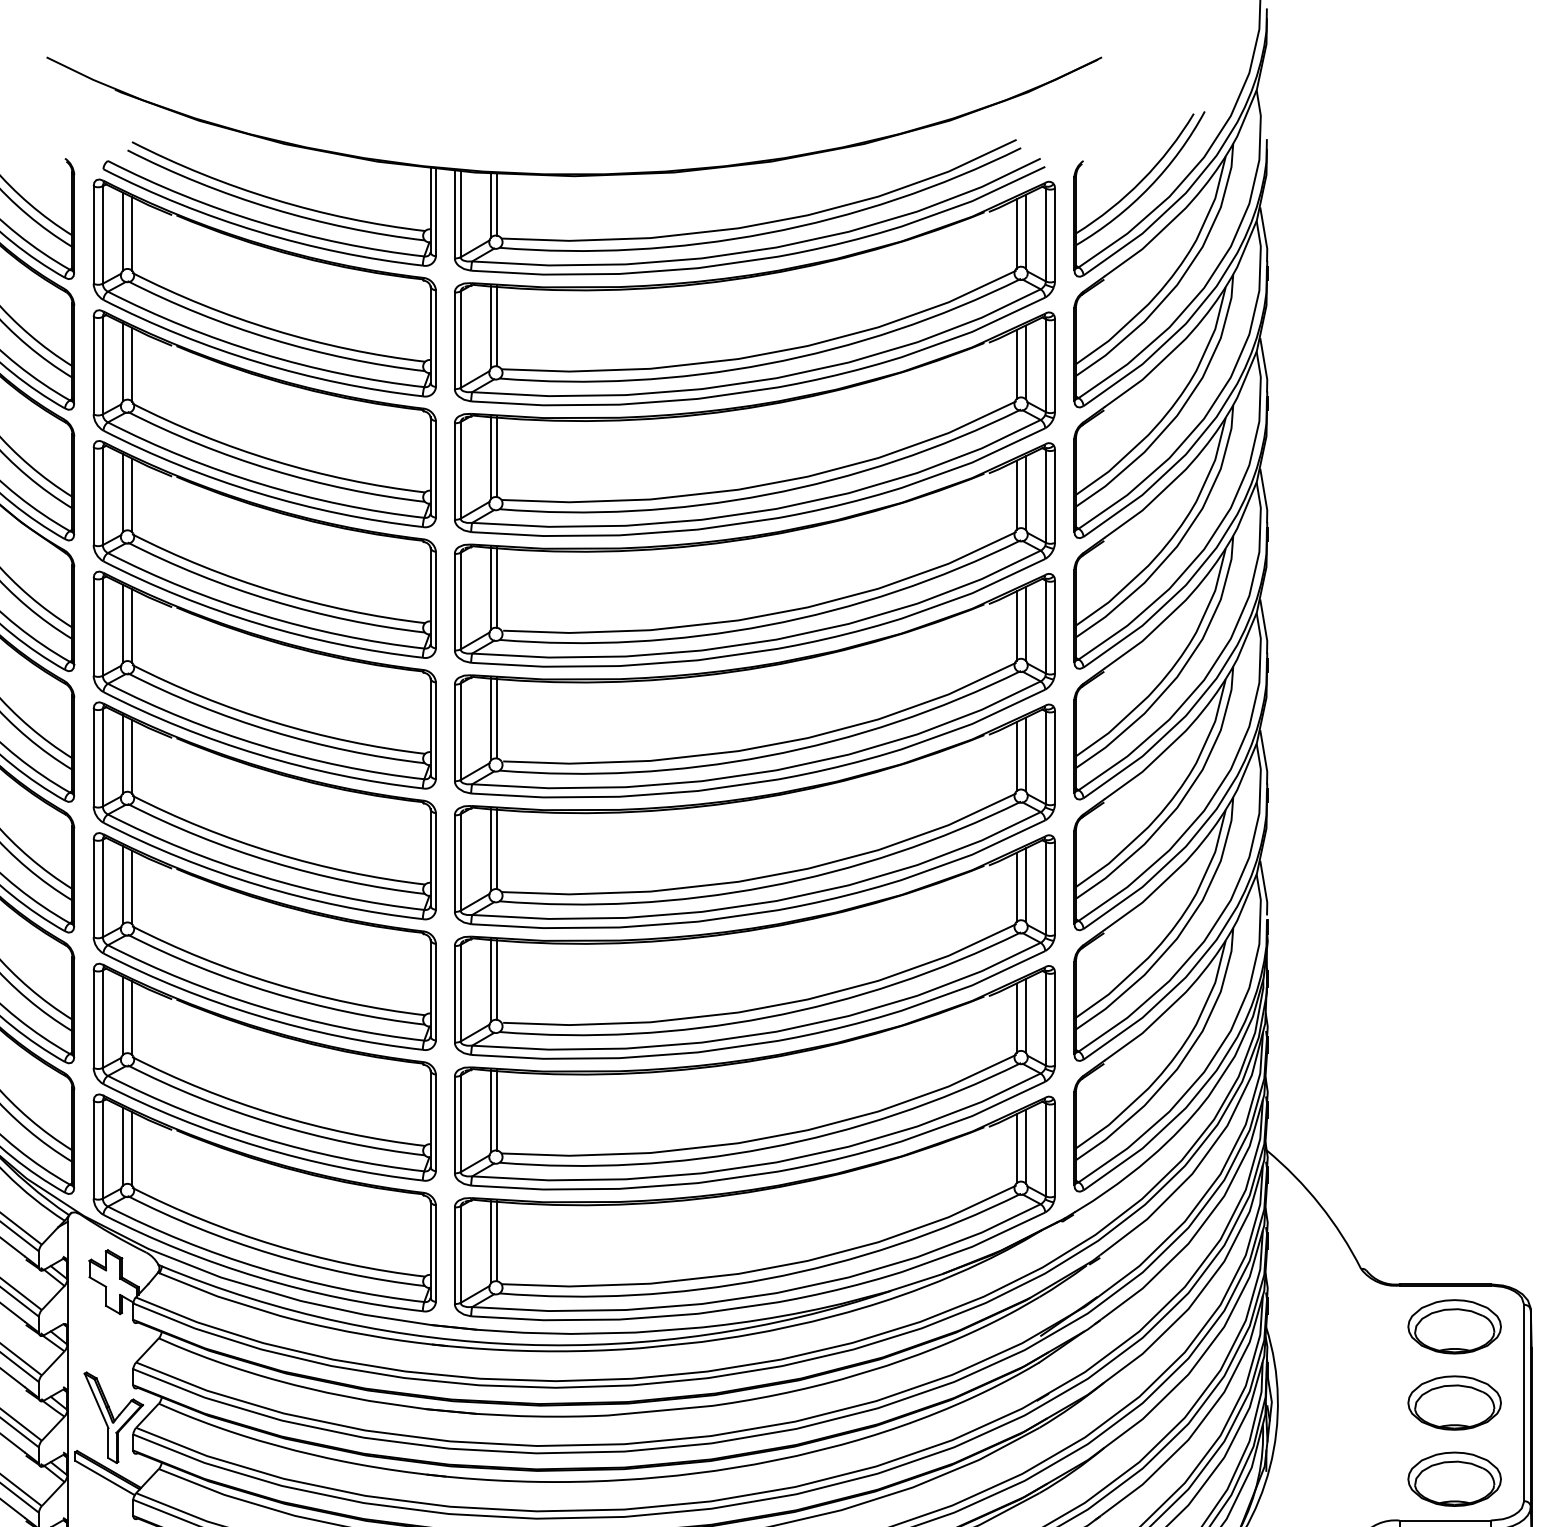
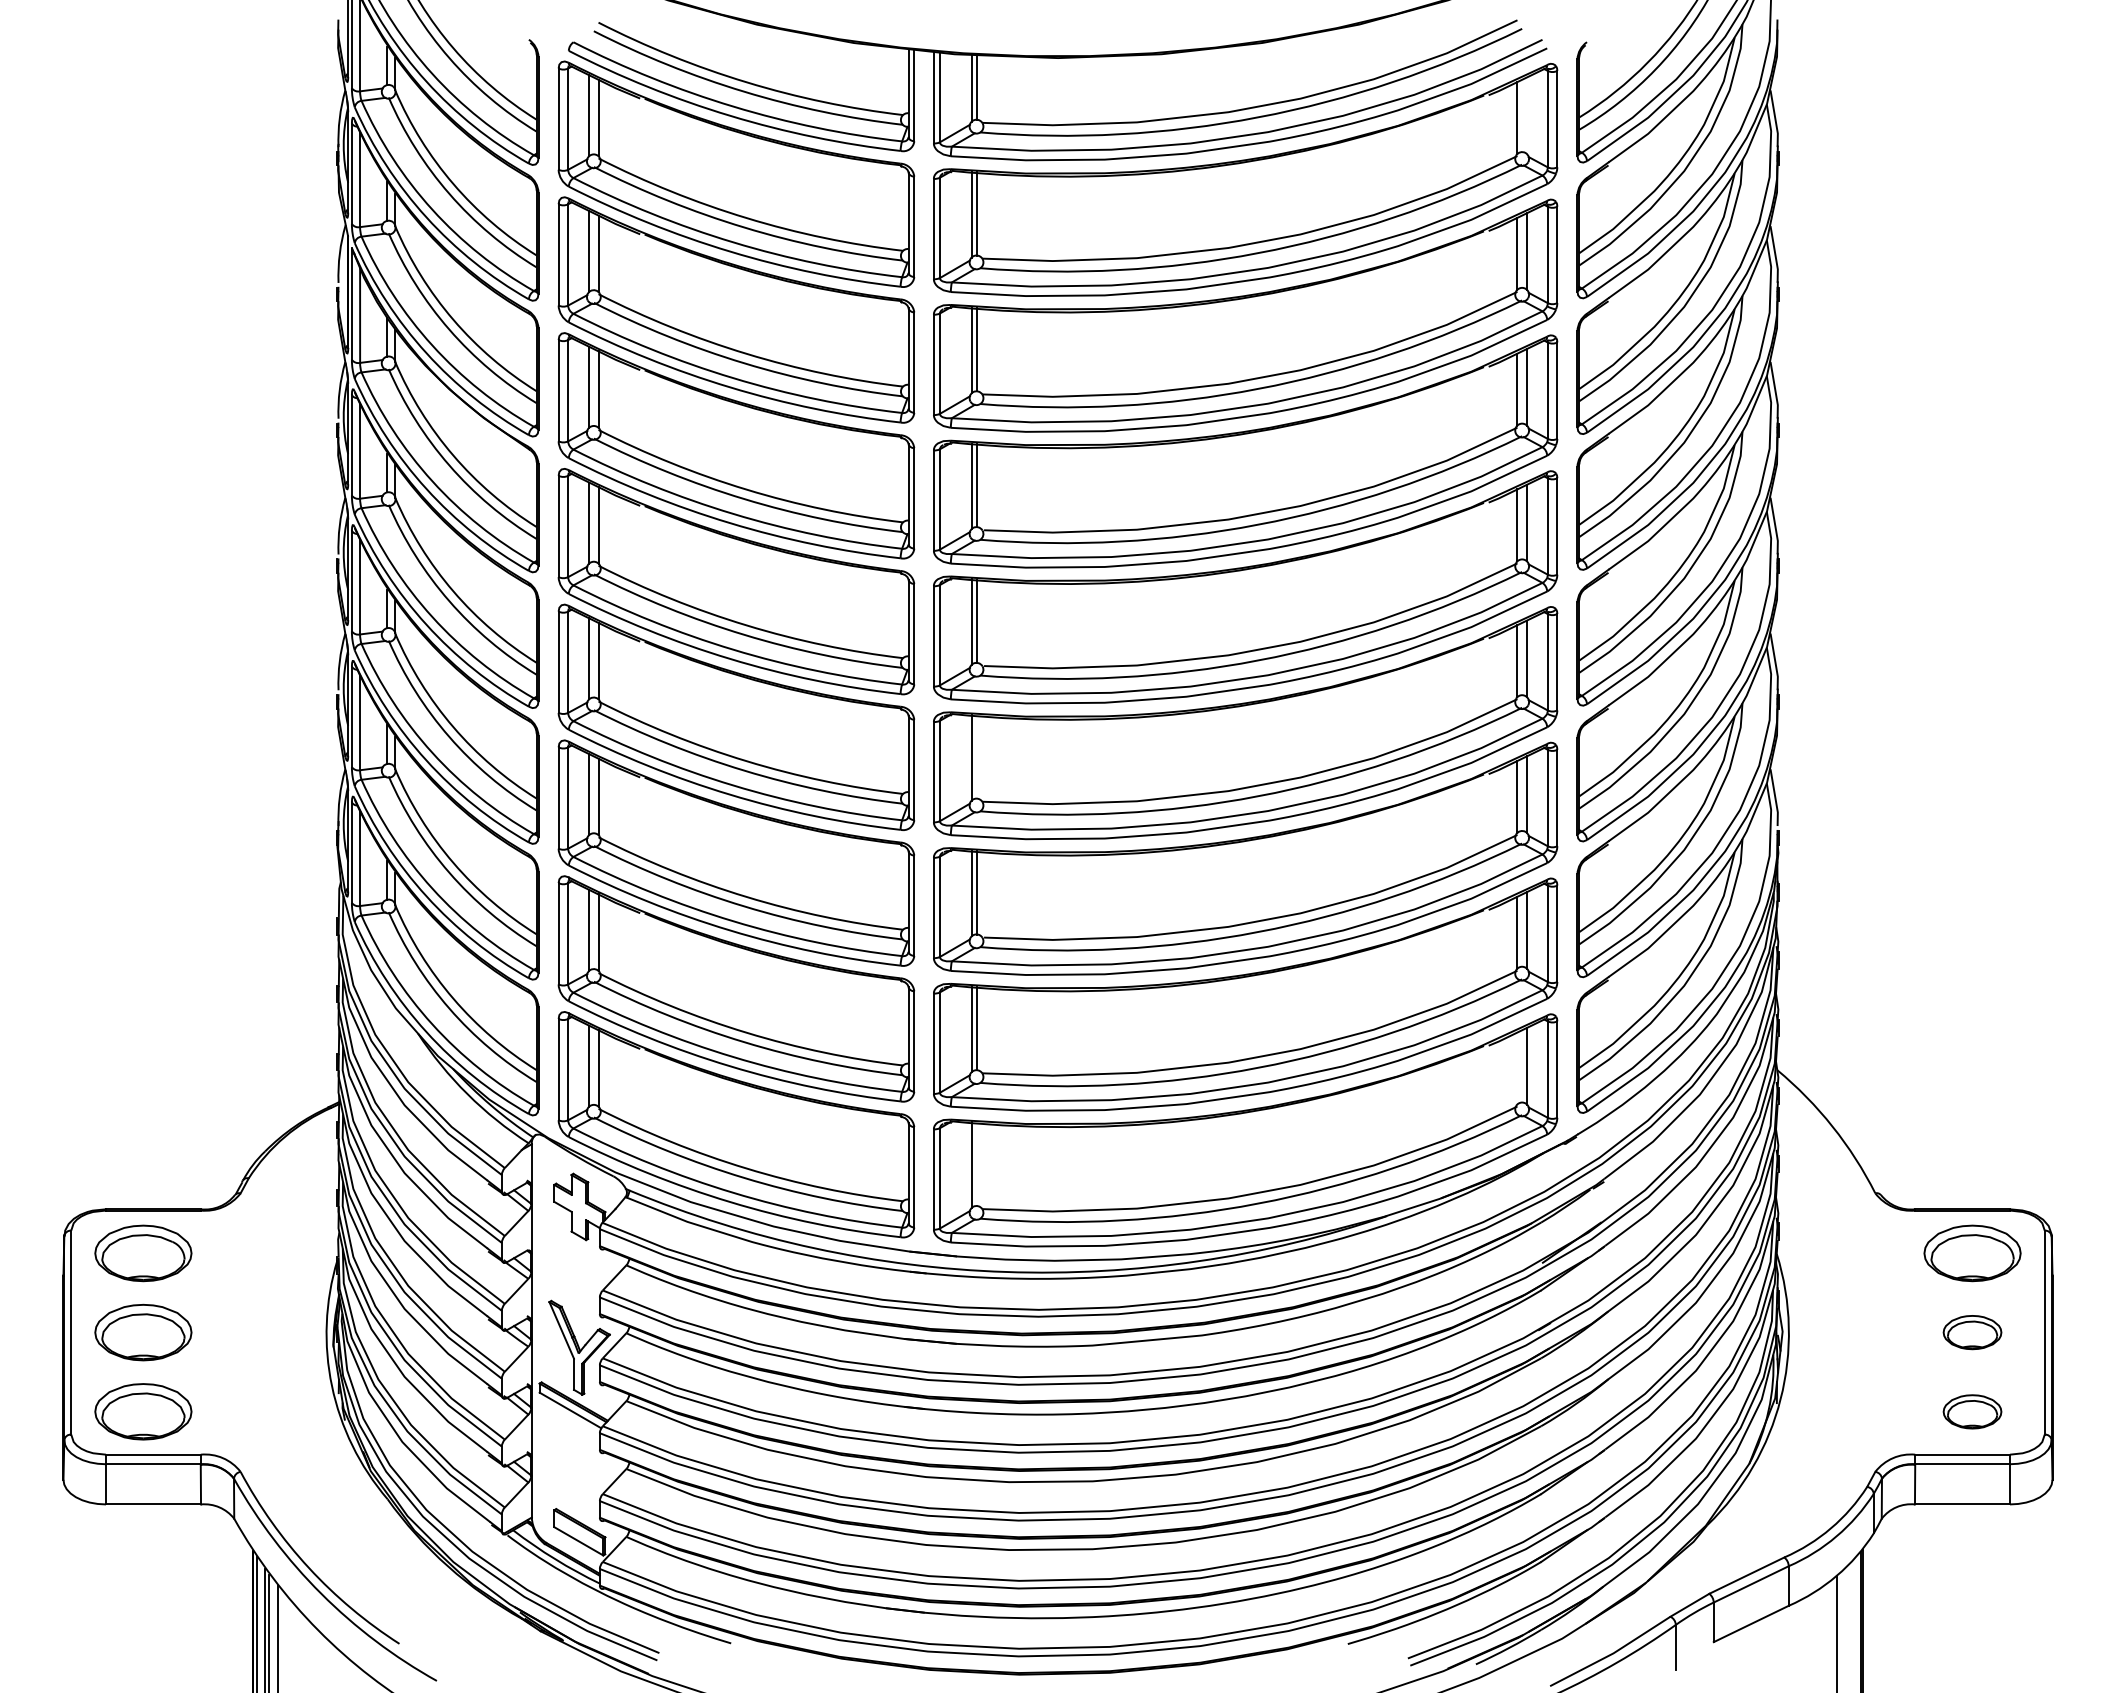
line: (1025, 231) -> (1526, 115), removed
line: (496, 848) -> (977, 756), removed
line: (1016, 1148) -> (1517, 1068), removed
line: (496, 1241) -> (977, 1164), removed
part: (1454, 1402) -> (1972, 1332), size x0.6
part: (1454, 1479) -> (1972, 1411), size x0.6

